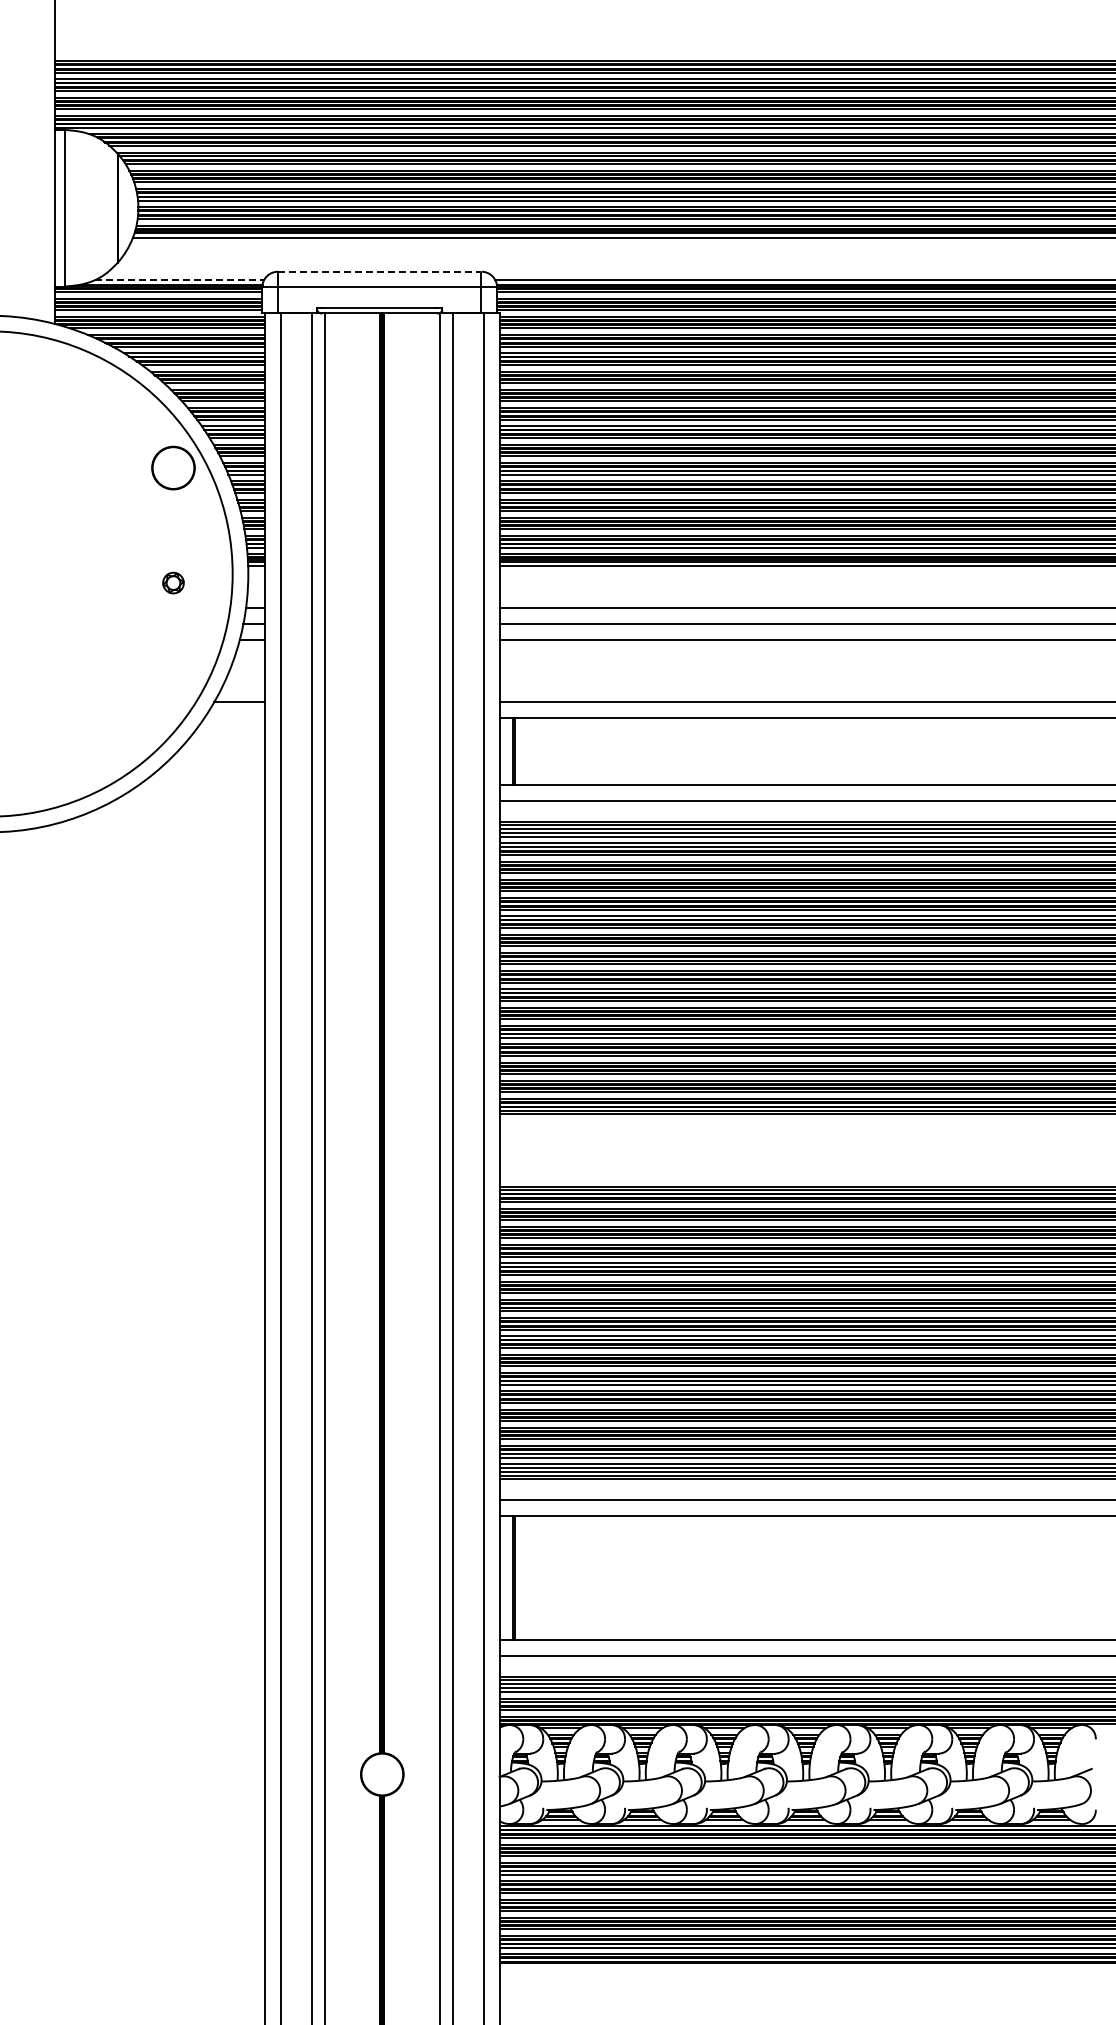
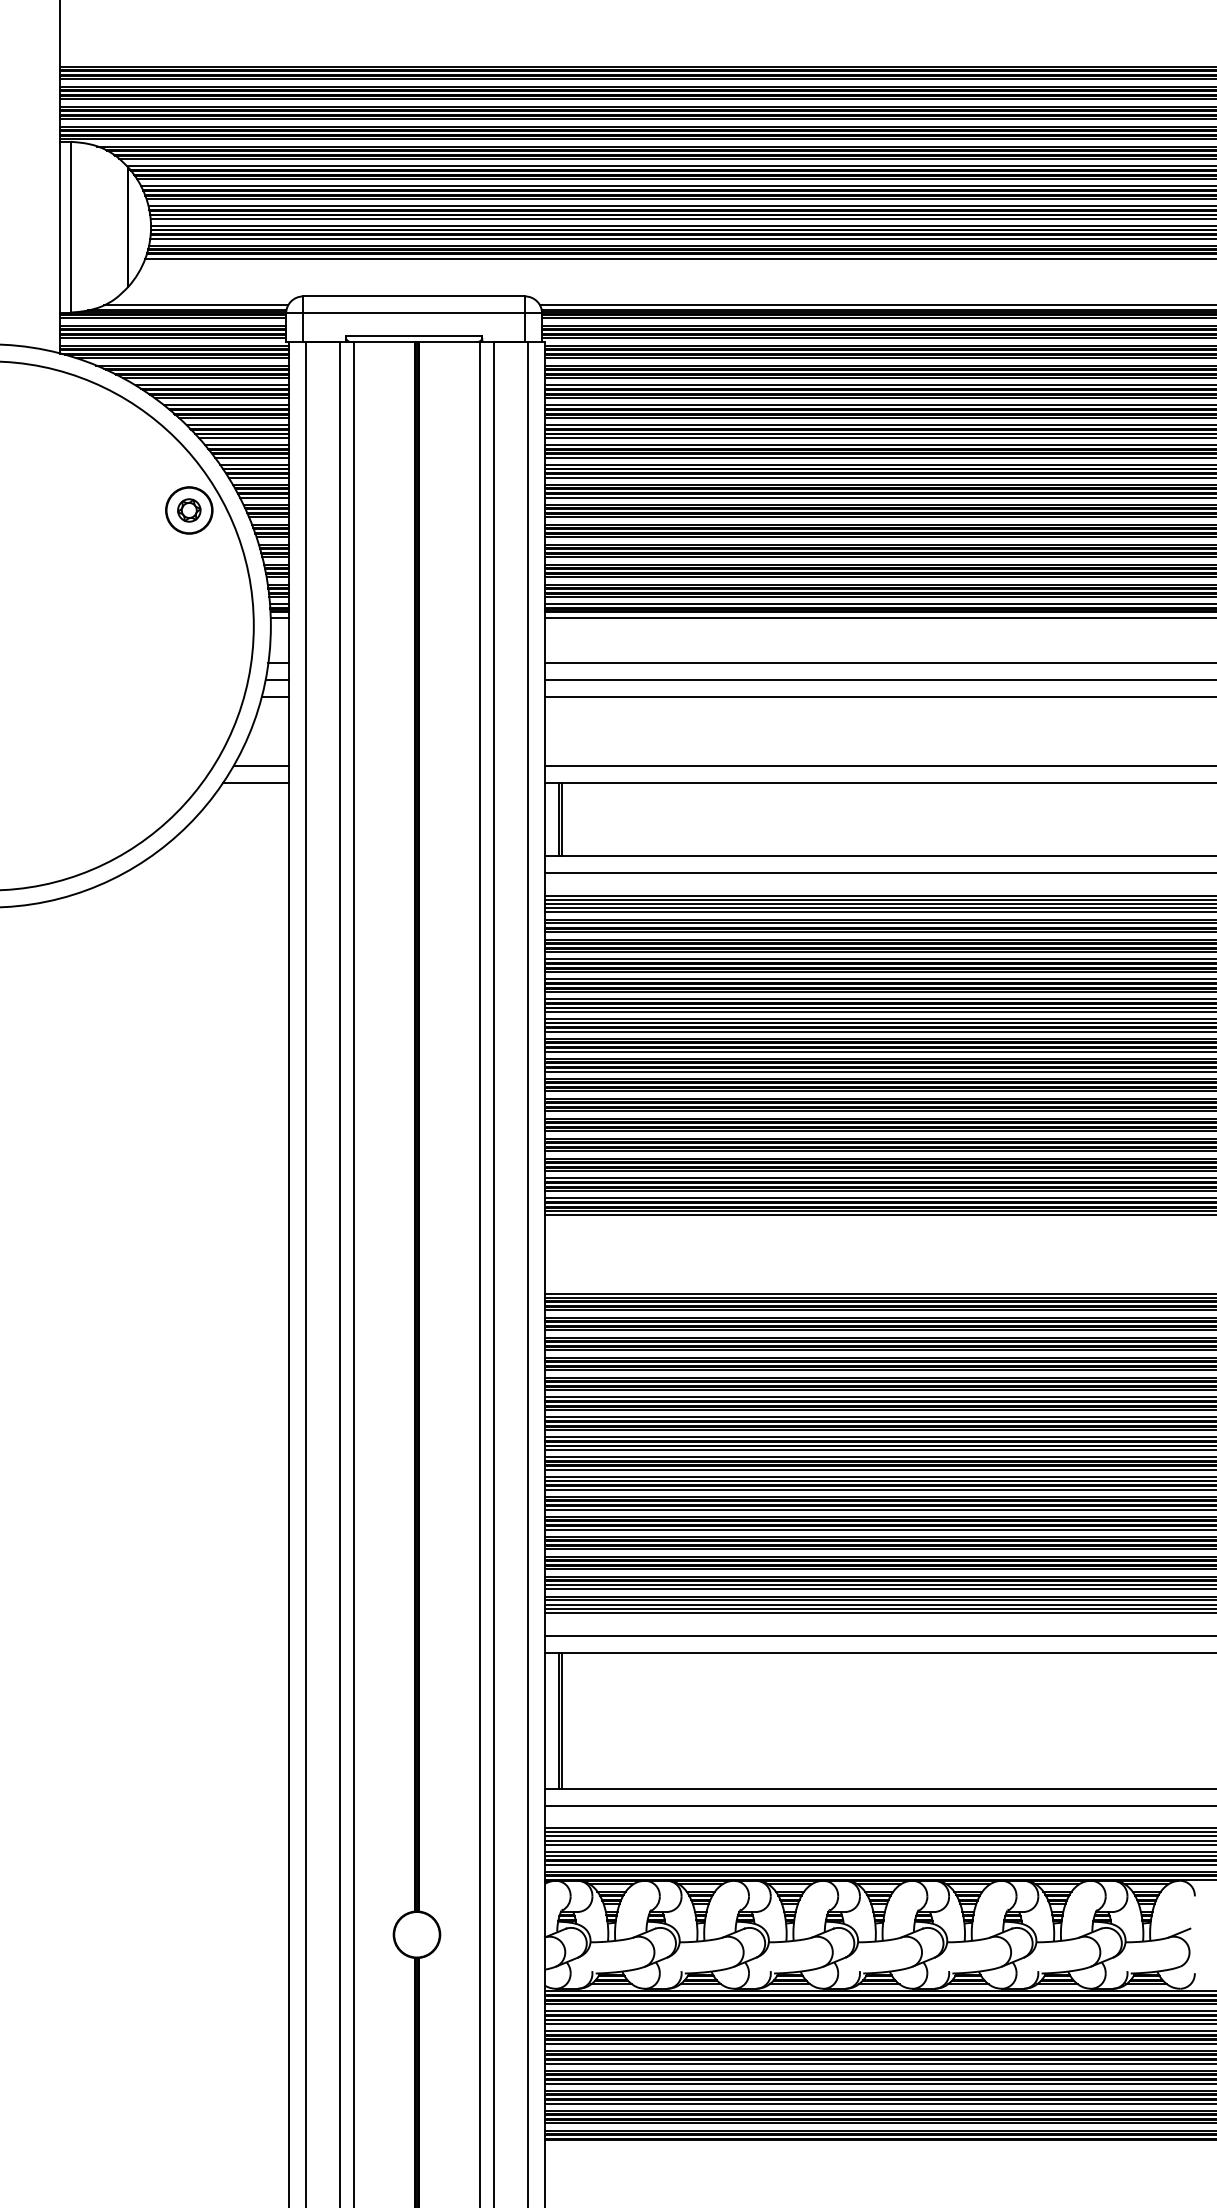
line: (379, 271) -> (413, 296), dashed -> solid
line: (179, 279) -> (195, 304), dashed -> solid
part: (173, 582) -> (189, 509), moved
line: (234, 717) -> (255, 782), added

